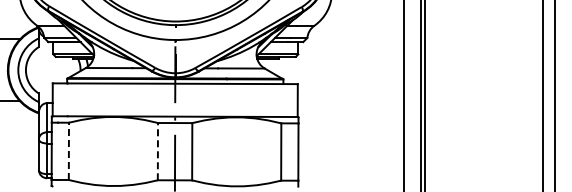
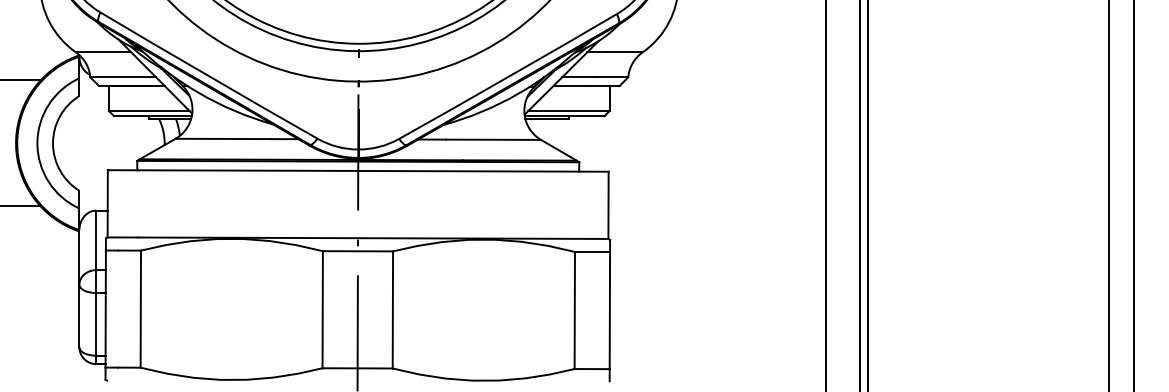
line: (68, 151) -> (139, 309), dashed -> solid
line: (157, 151) -> (321, 309), dashed -> solid

